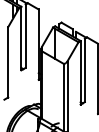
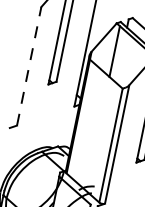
line: (8, 61) -> (29, 65), solid -> dashed

